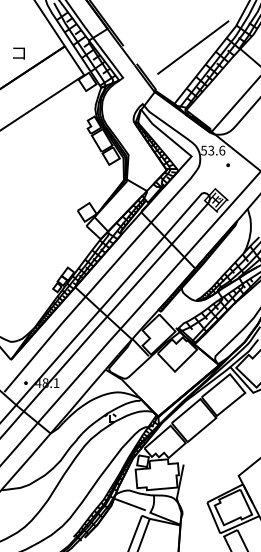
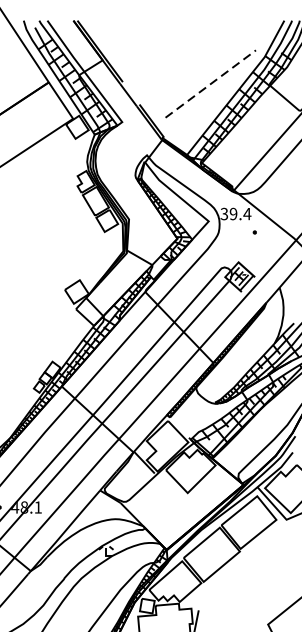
line: (193, 47) -> (211, 83), solid -> dashed
text: (213, 150) -> (236, 213), 53.6 -> 39.4

